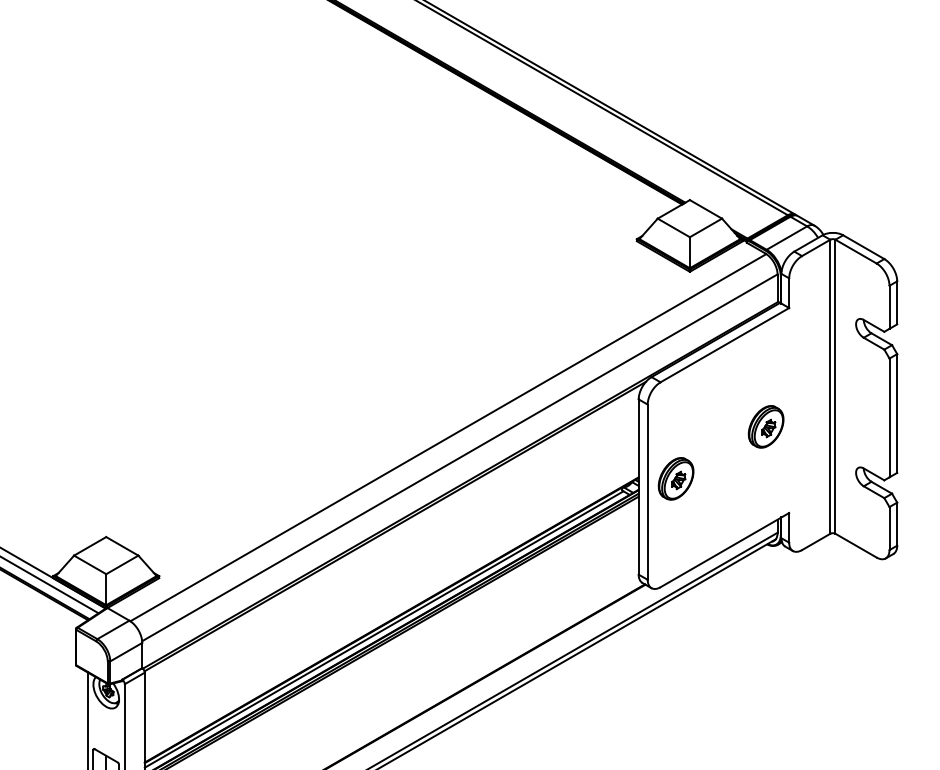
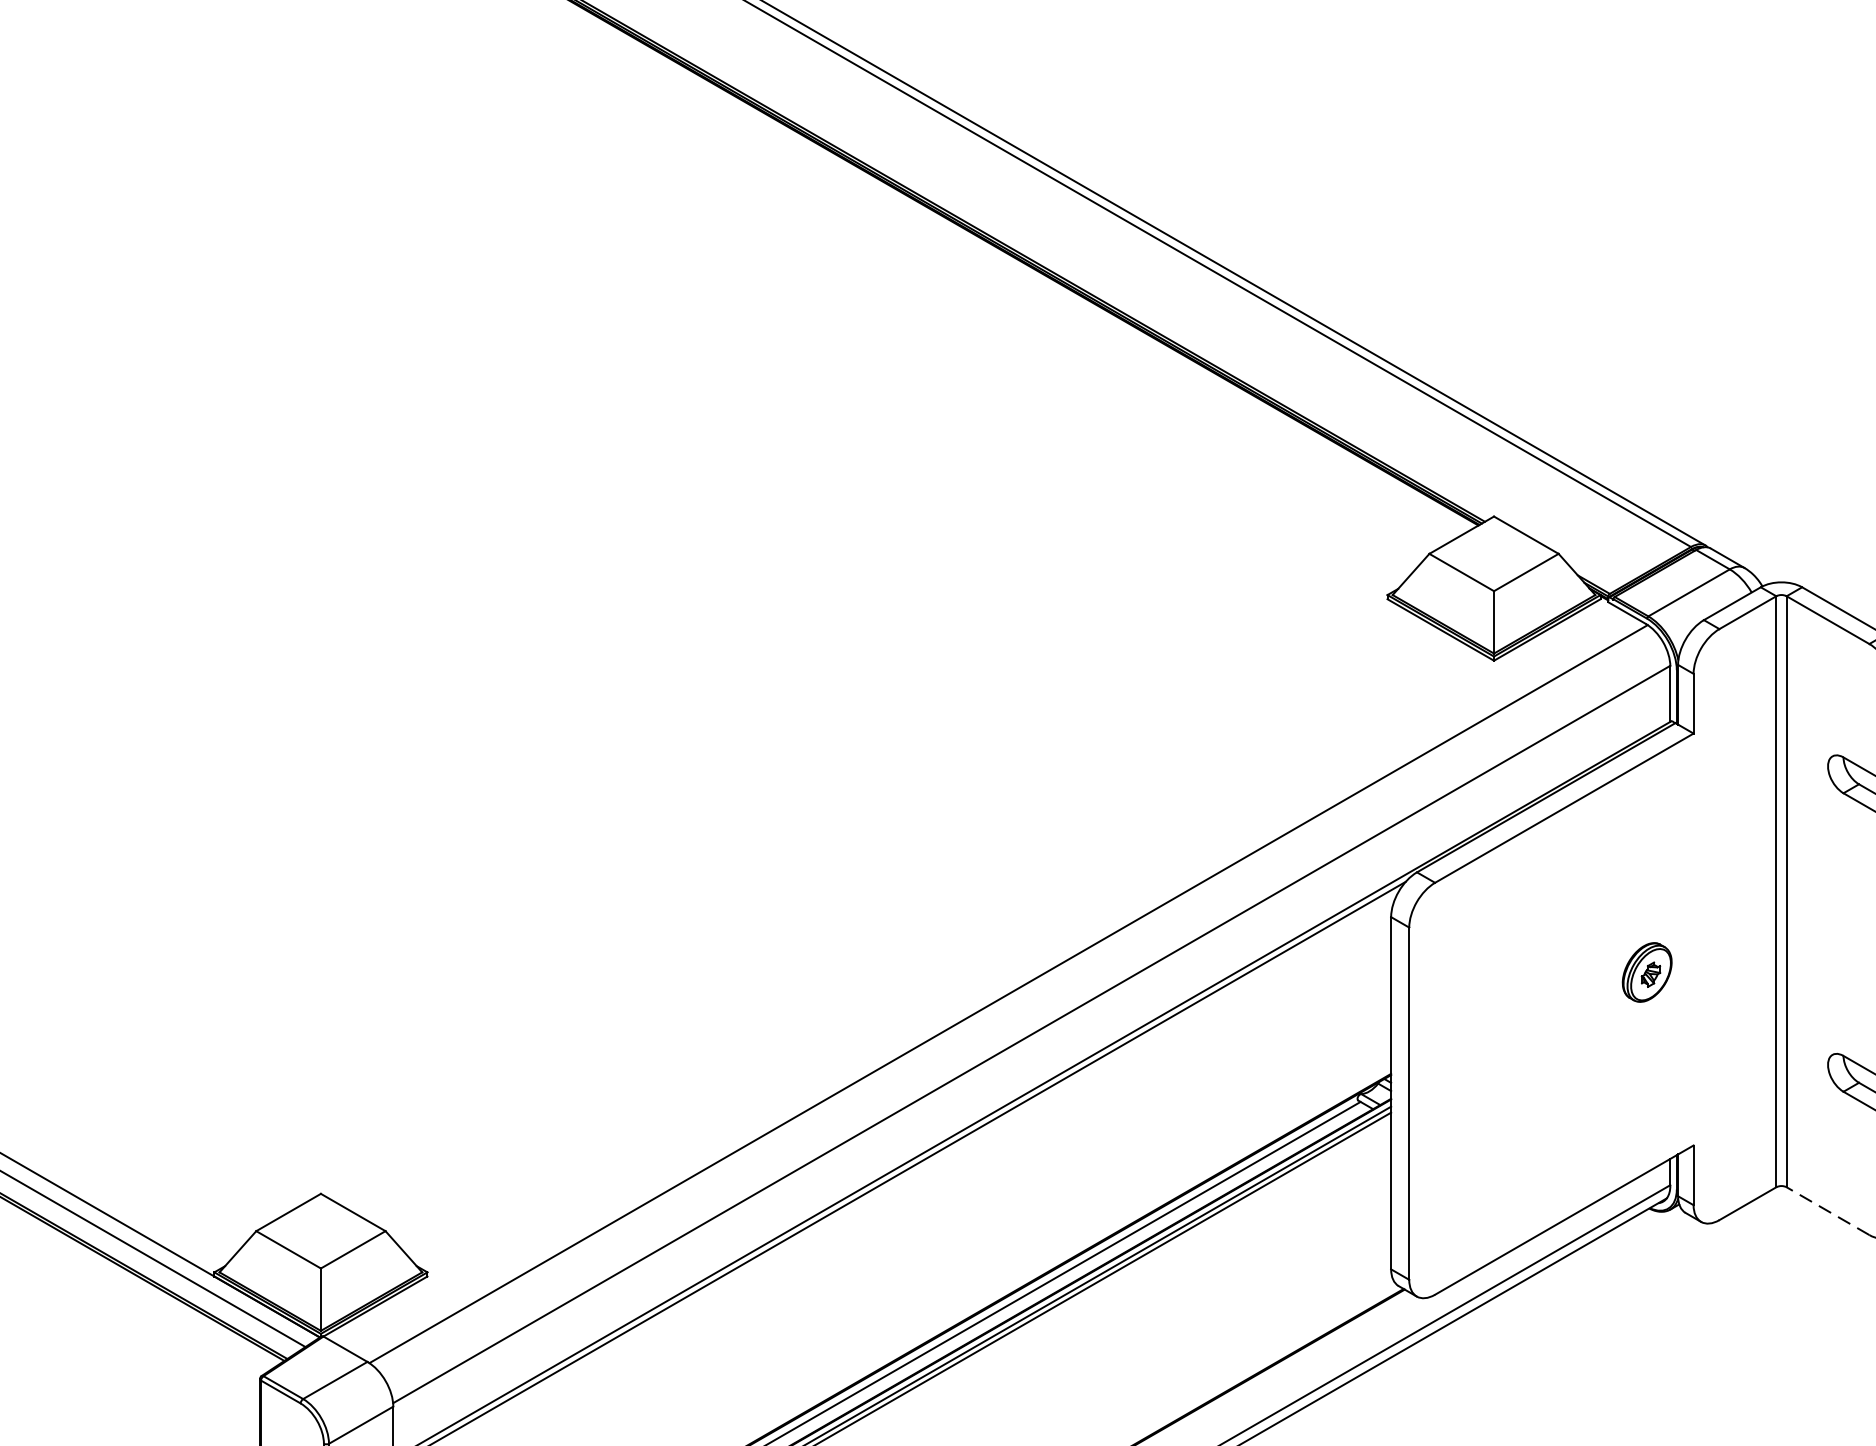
part: (765, 426) -> (1646, 971), size x0.7
part: (675, 478) -> (1465, 1076), removed
line: (856, 545) -> (1828, 1210), solid -> dashed

